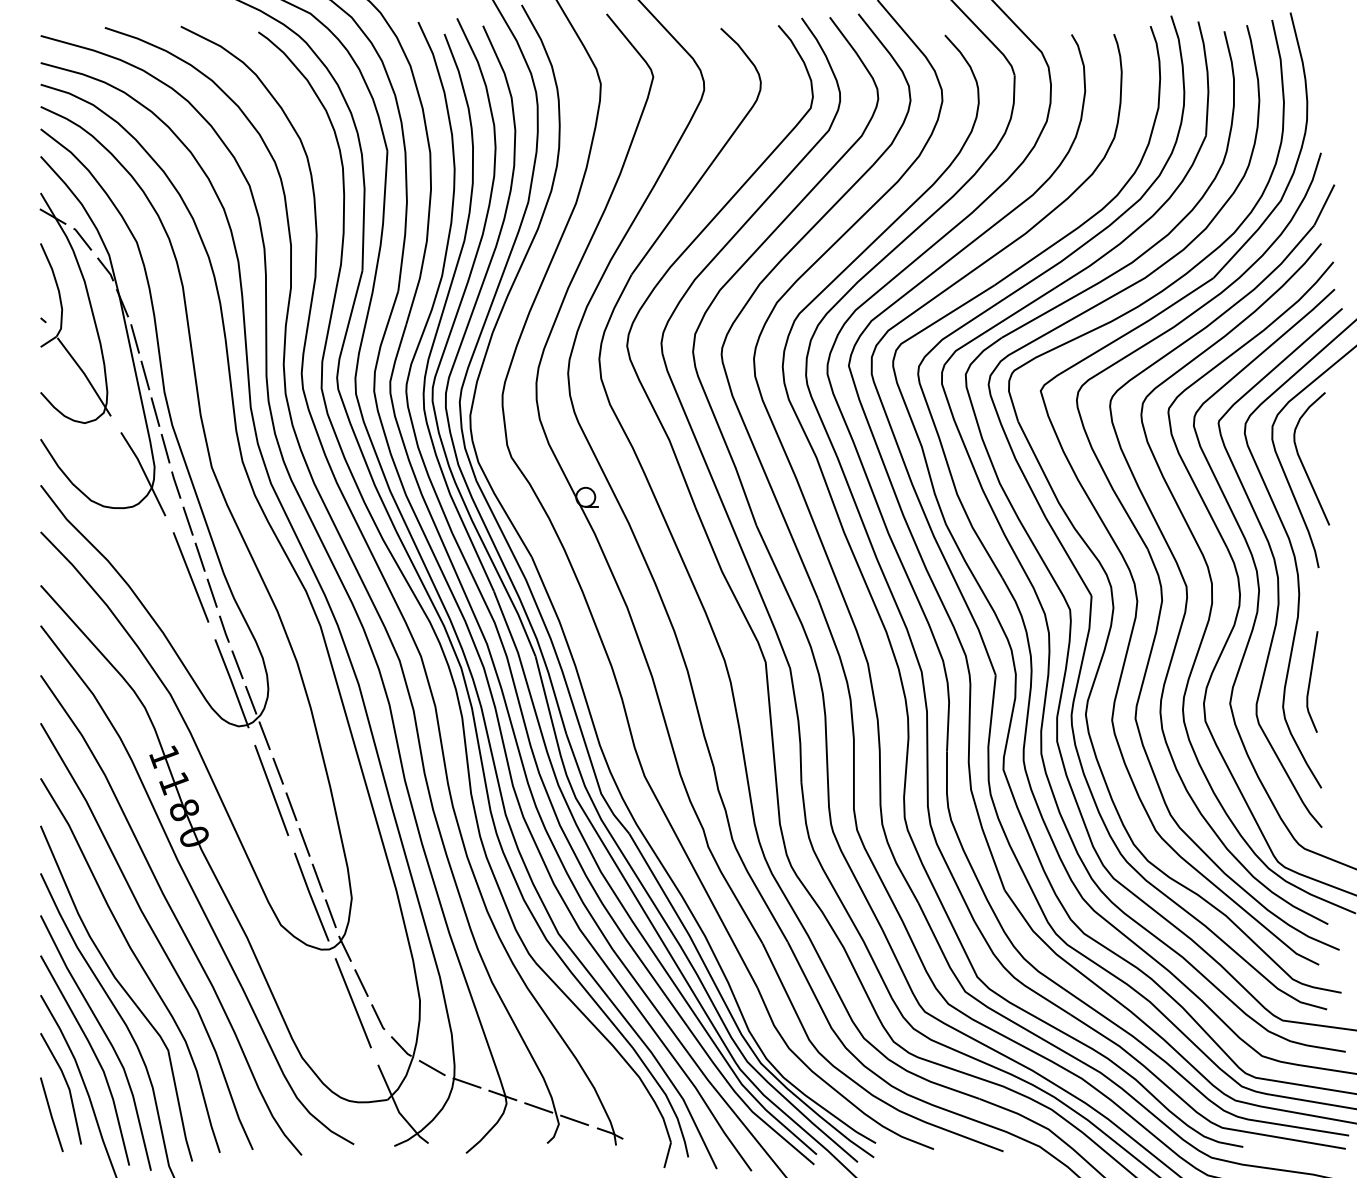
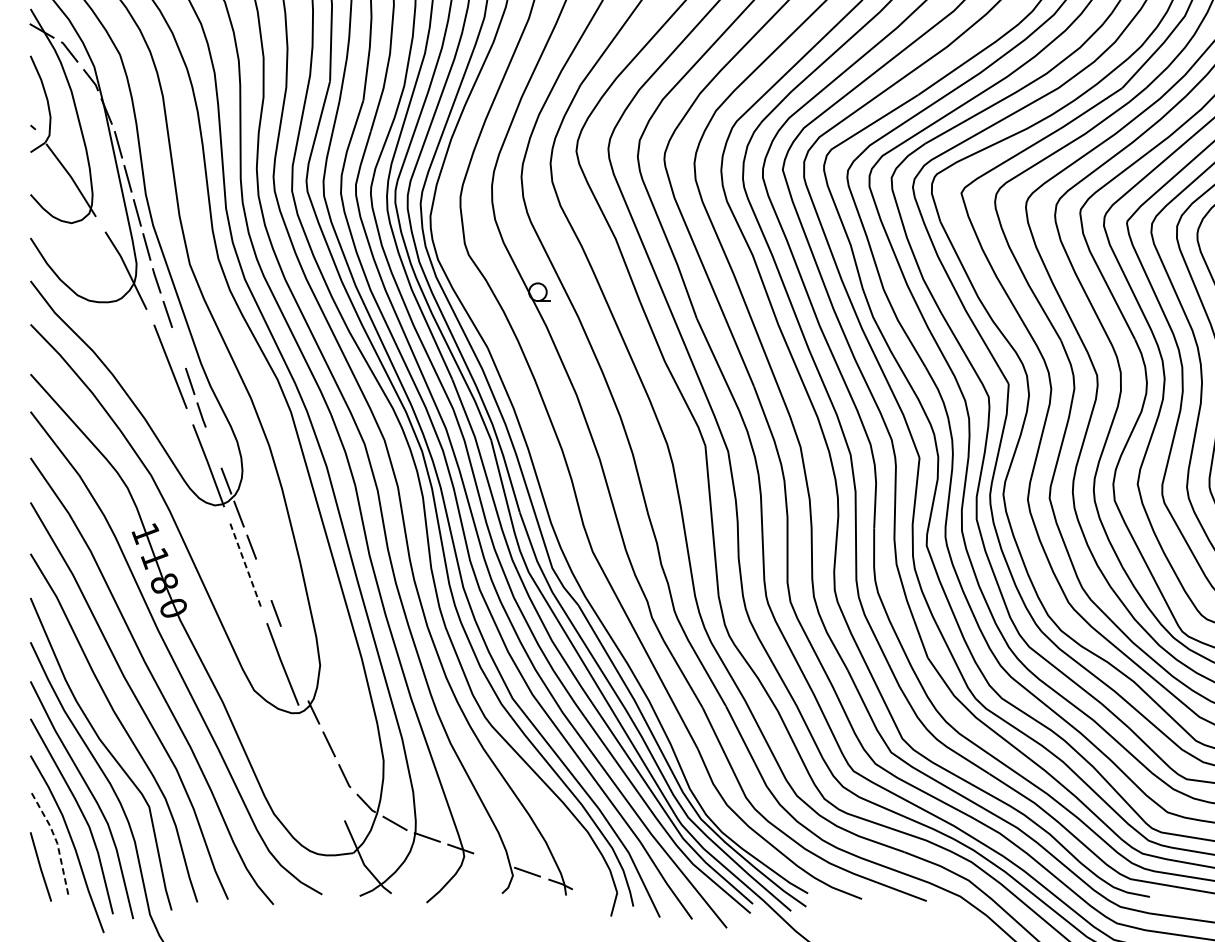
line: (199, 556) -> (178, 347), removed
line: (237, 664) -> (213, 447), removed
line: (271, 790) -> (245, 565), solid -> dashed
line: (291, 806) -> (264, 580), removed
line: (317, 877) -> (288, 646), removed
line: (330, 913) -> (300, 679), removed
line: (352, 1003) -> (320, 763), removed
line: (68, 1085) -> (56, 839), solid -> dashed
line: (538, 1107) -> (493, 860), removed

